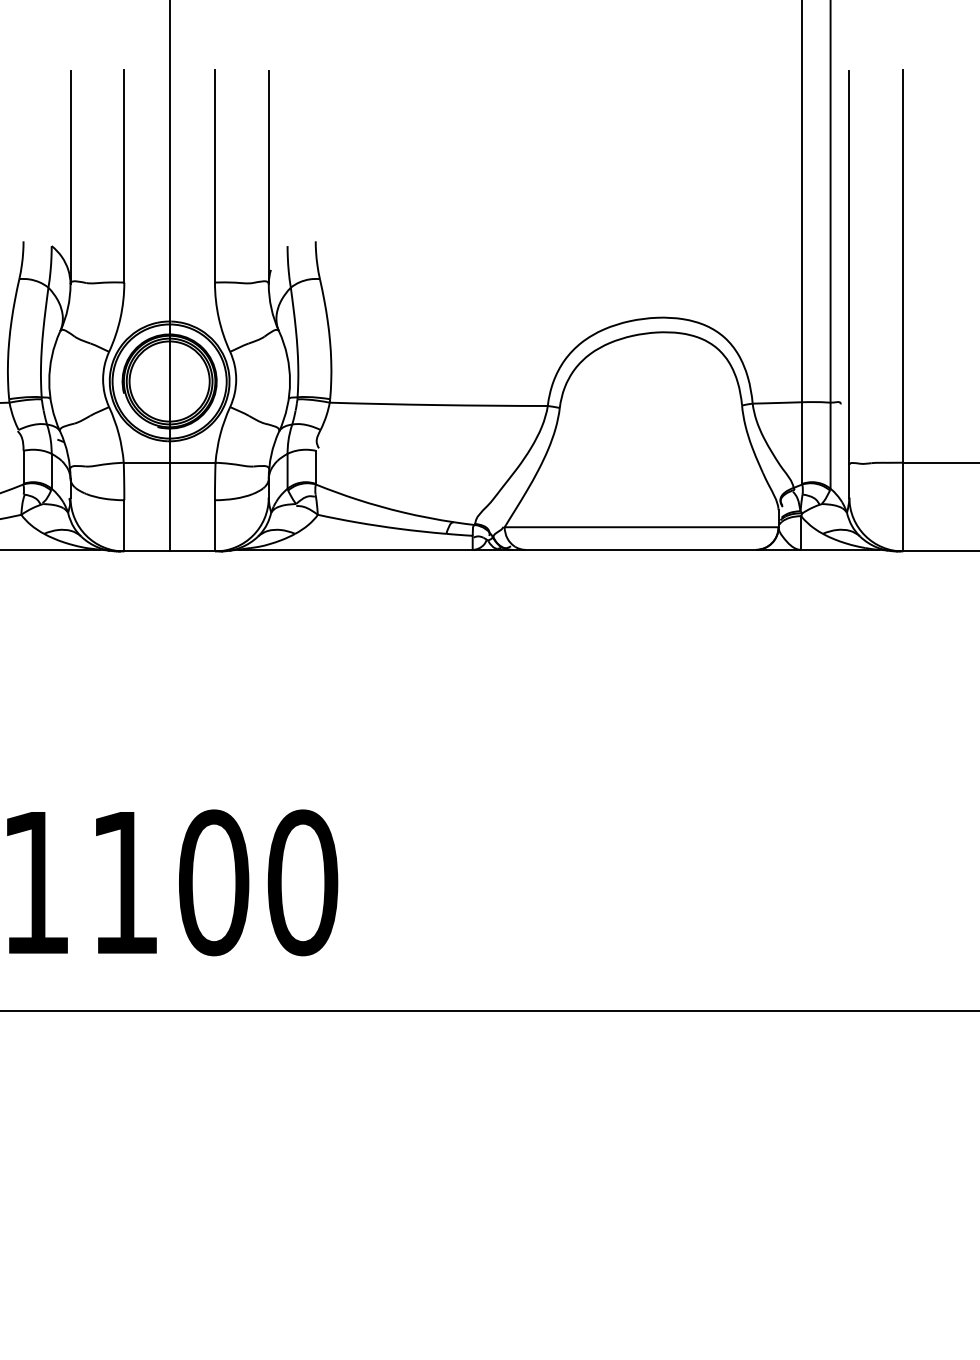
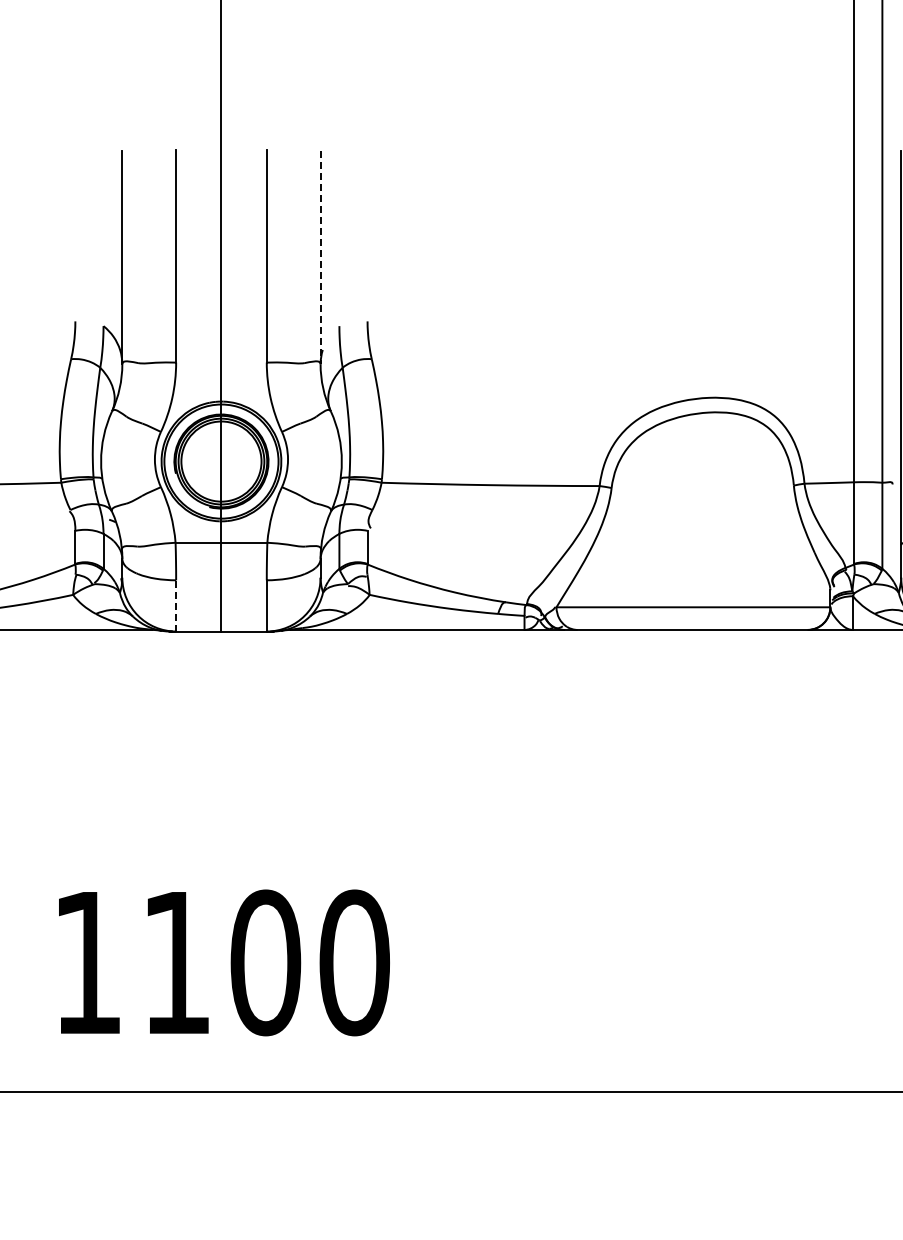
line: (268, 177) -> (320, 257), solid -> dashed
line: (124, 525) -> (176, 605), solid -> dashed

